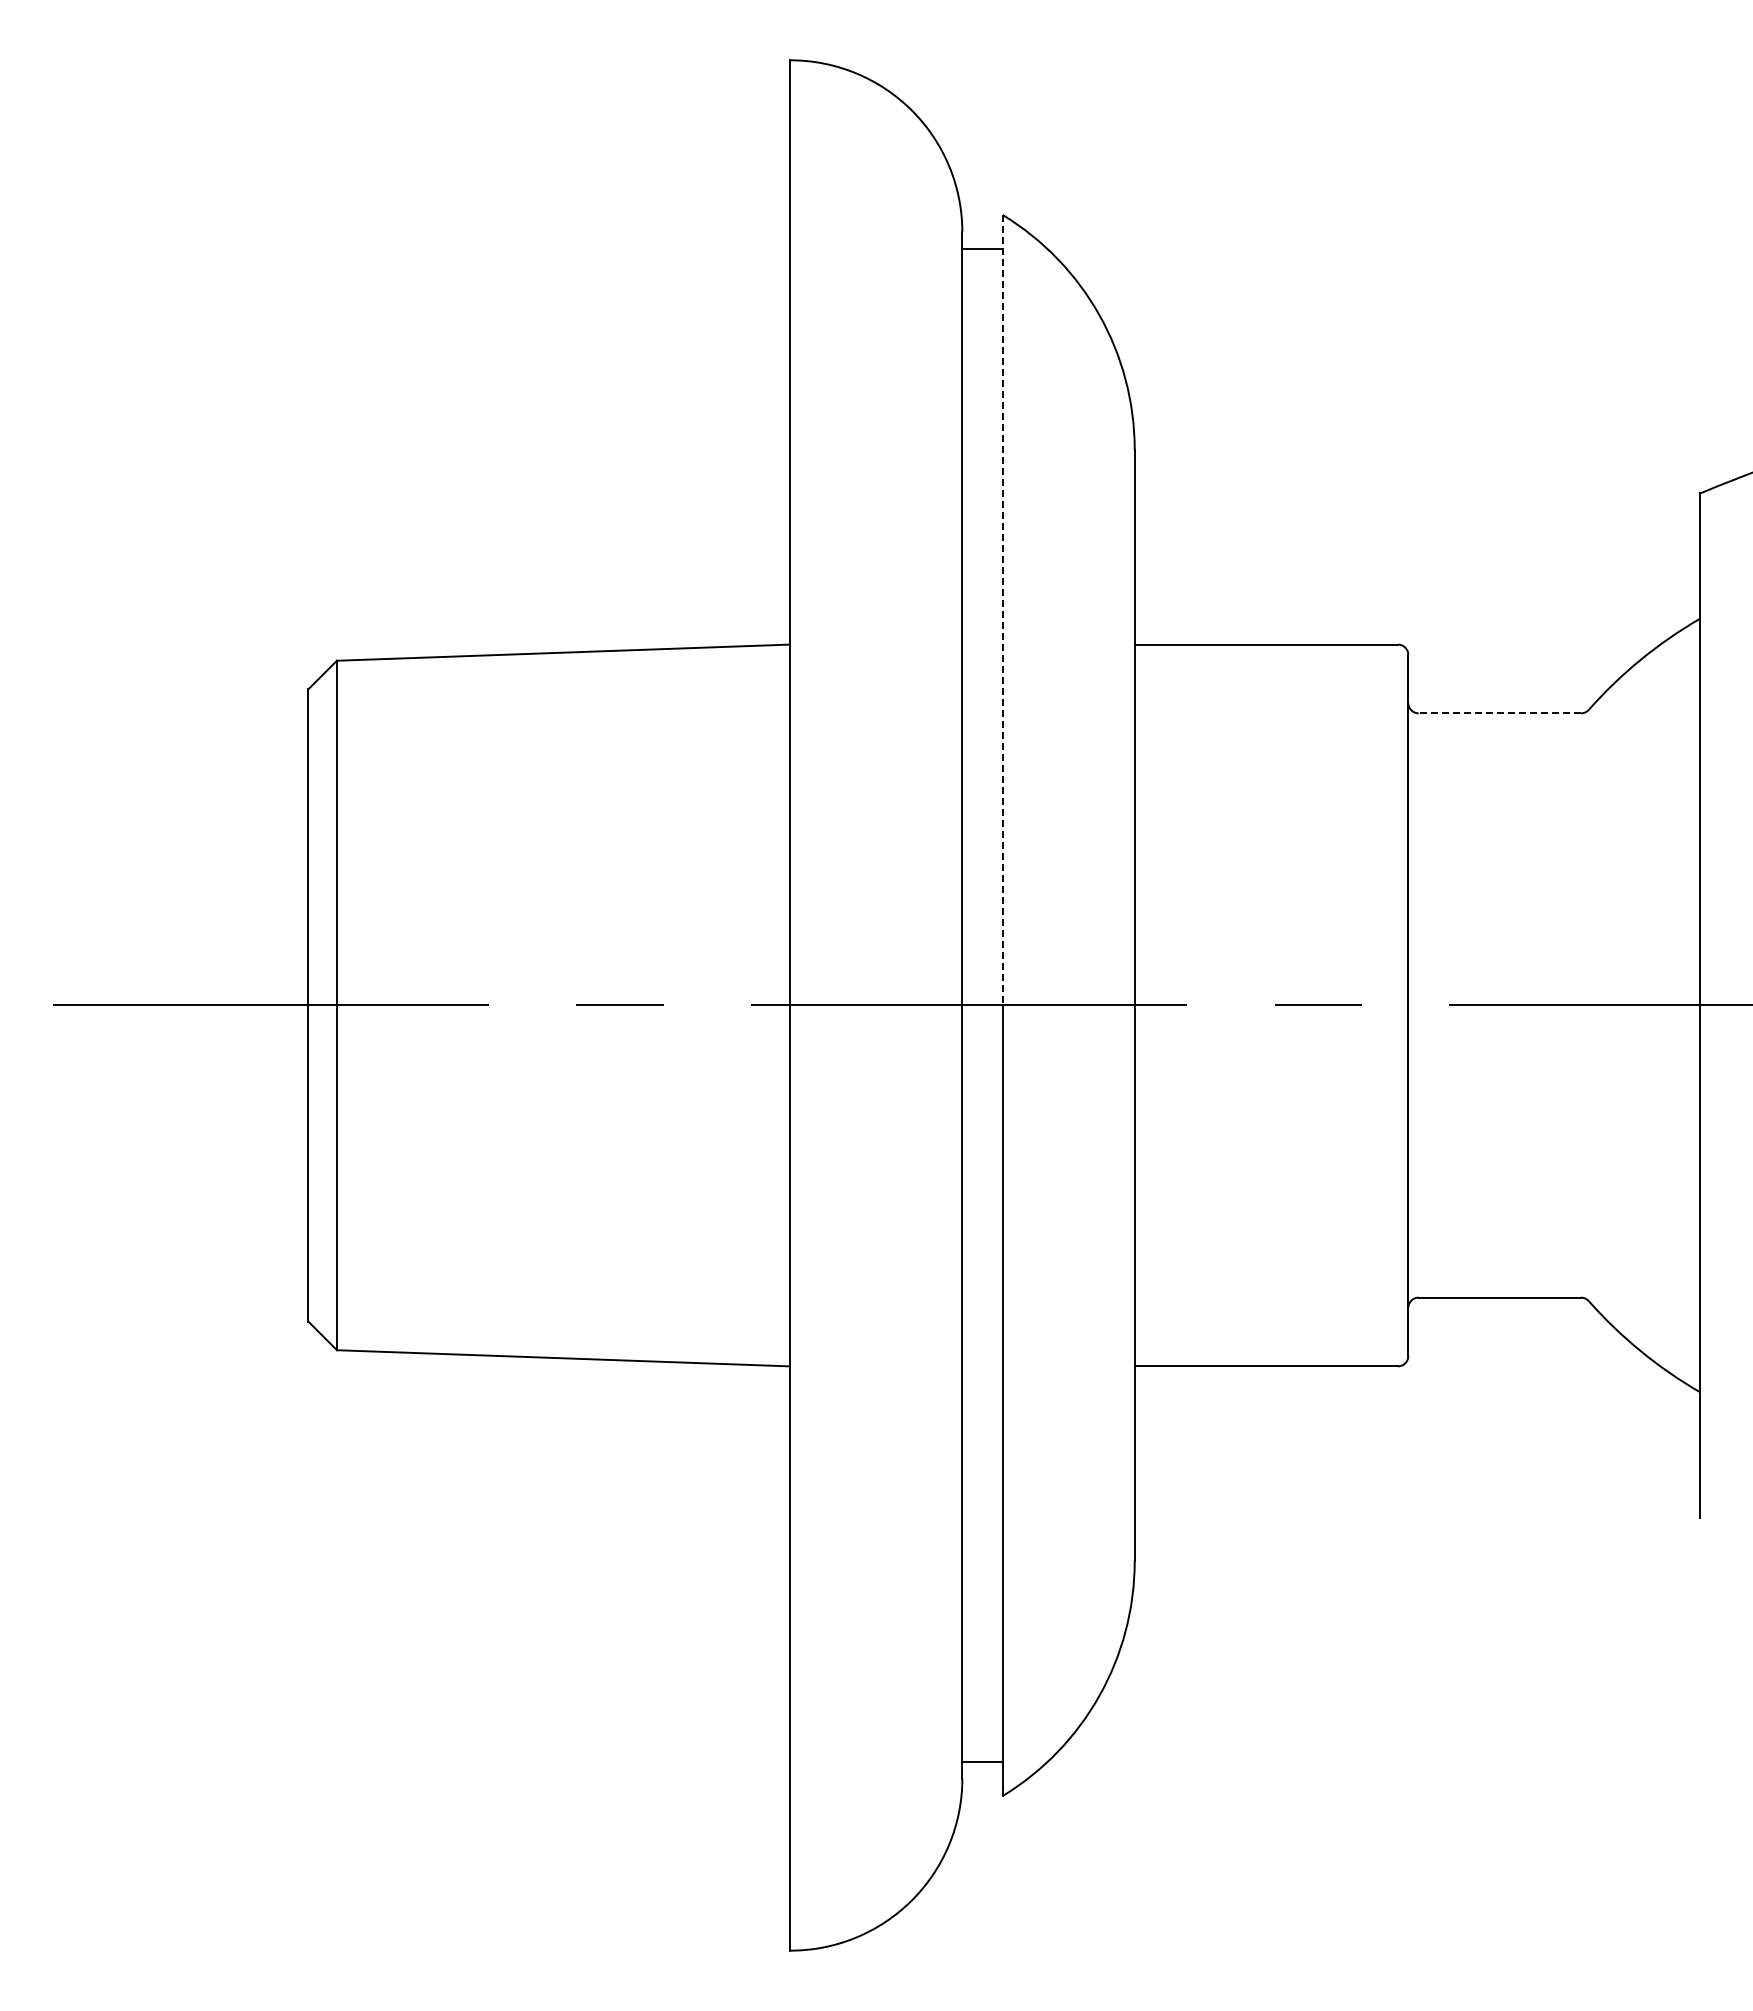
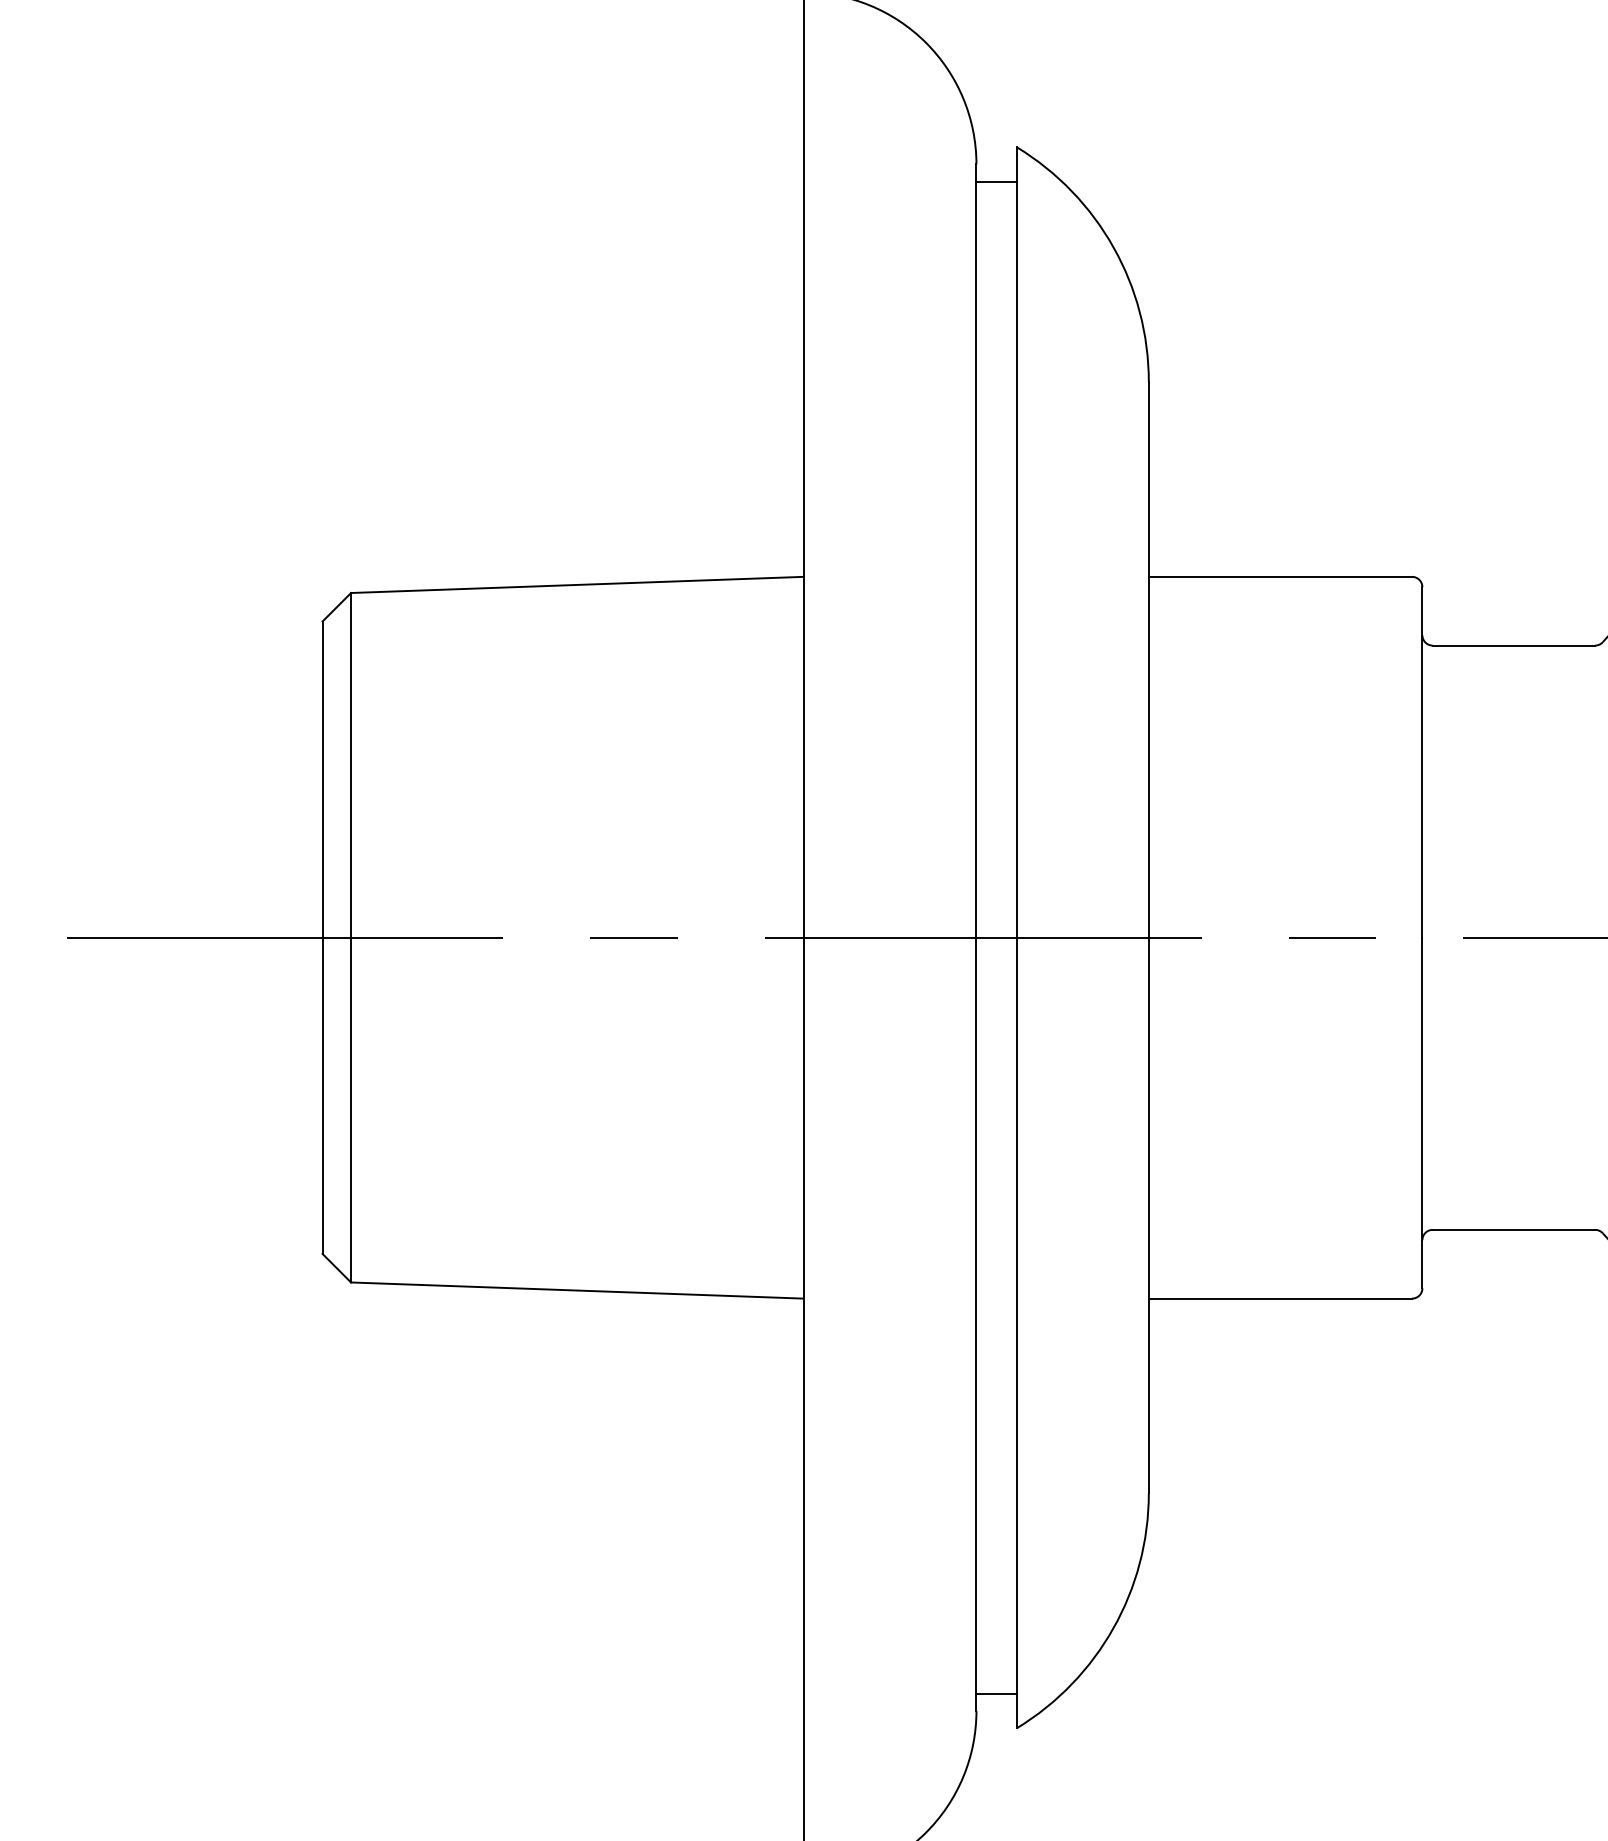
line: (1002, 610) -> (1016, 542), dashed -> solid
line: (1499, 713) -> (1513, 645), dashed -> solid

